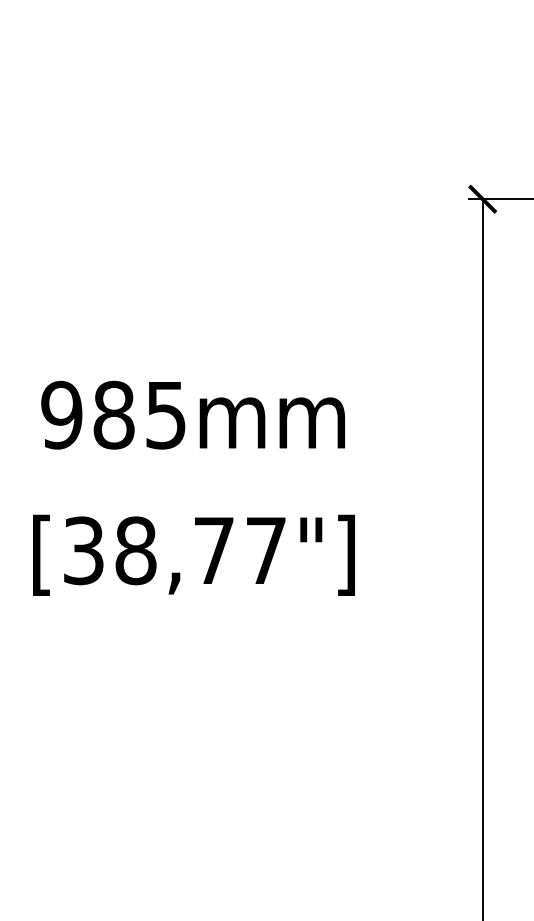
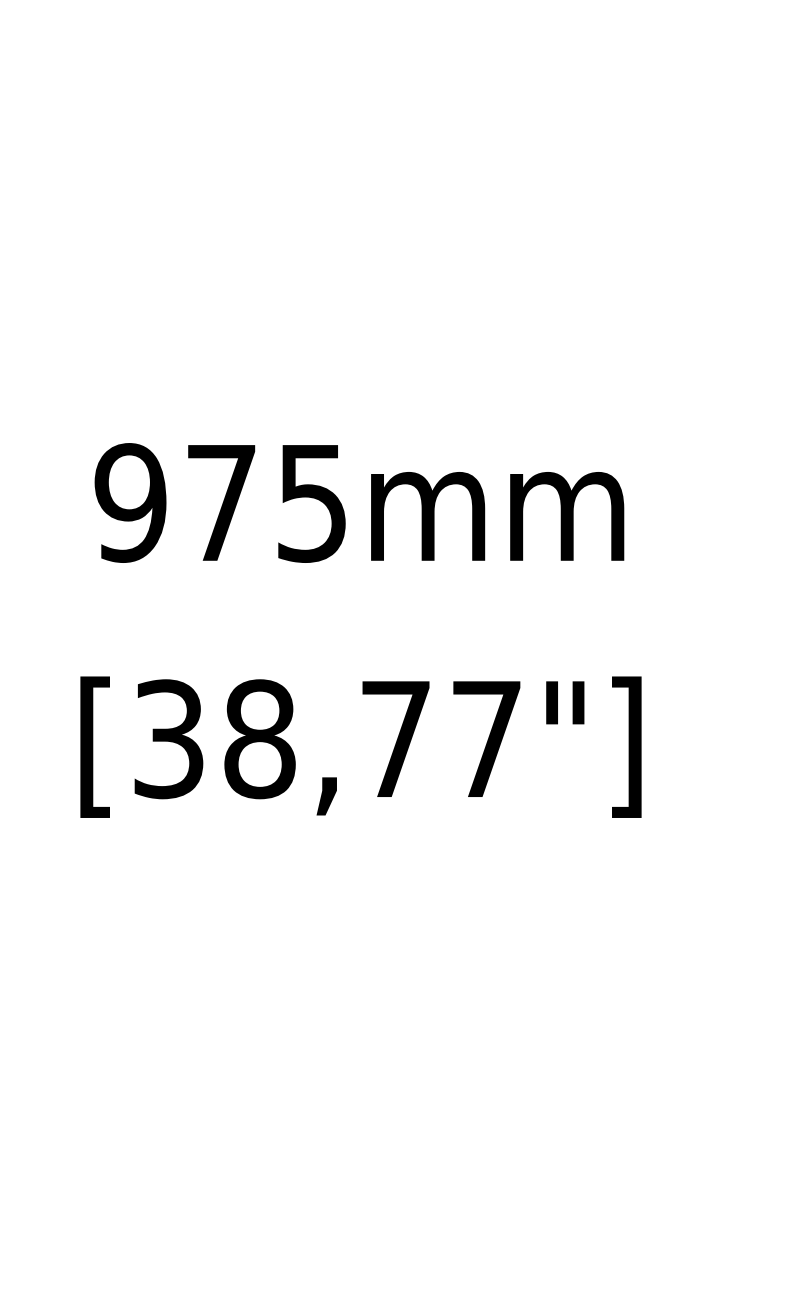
text: (113, 414) -> (220, 501), 985mm -> 975mm

